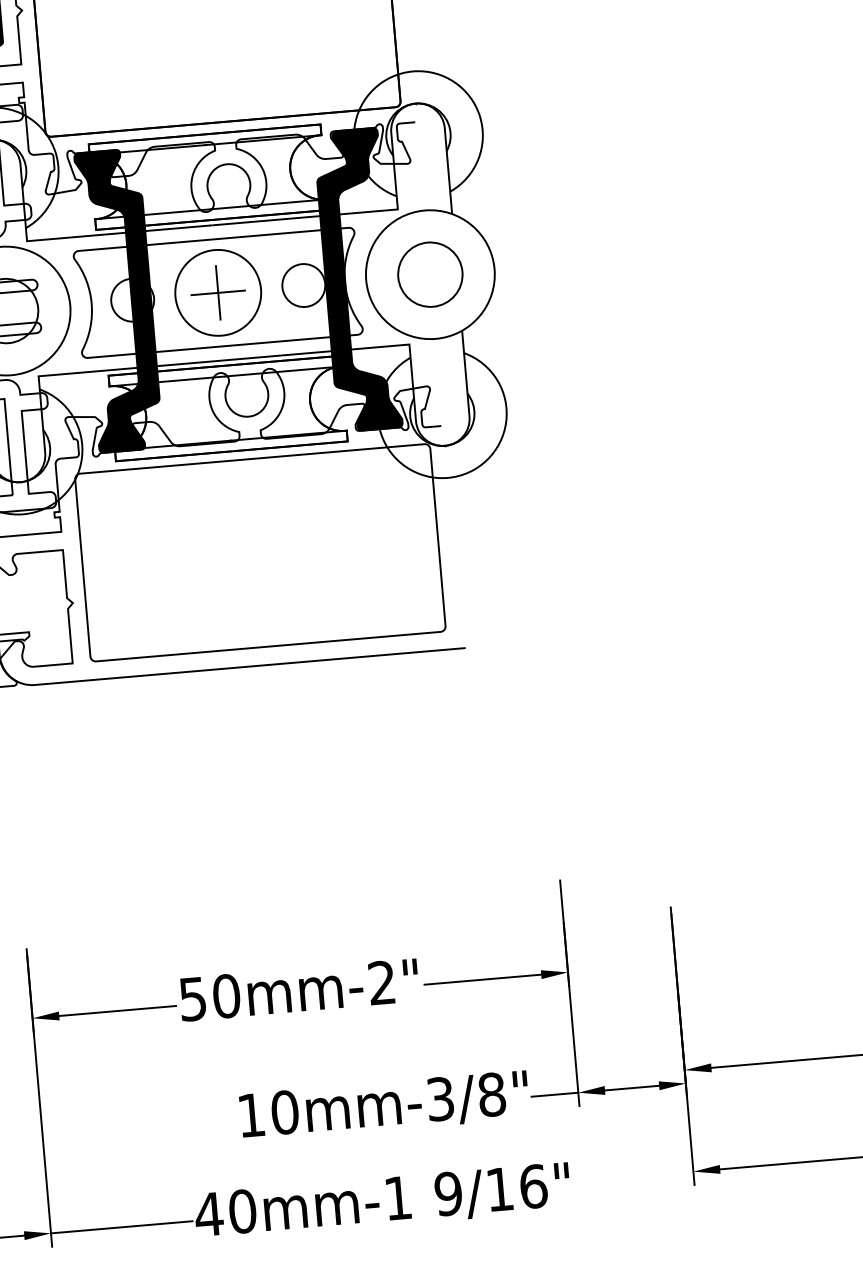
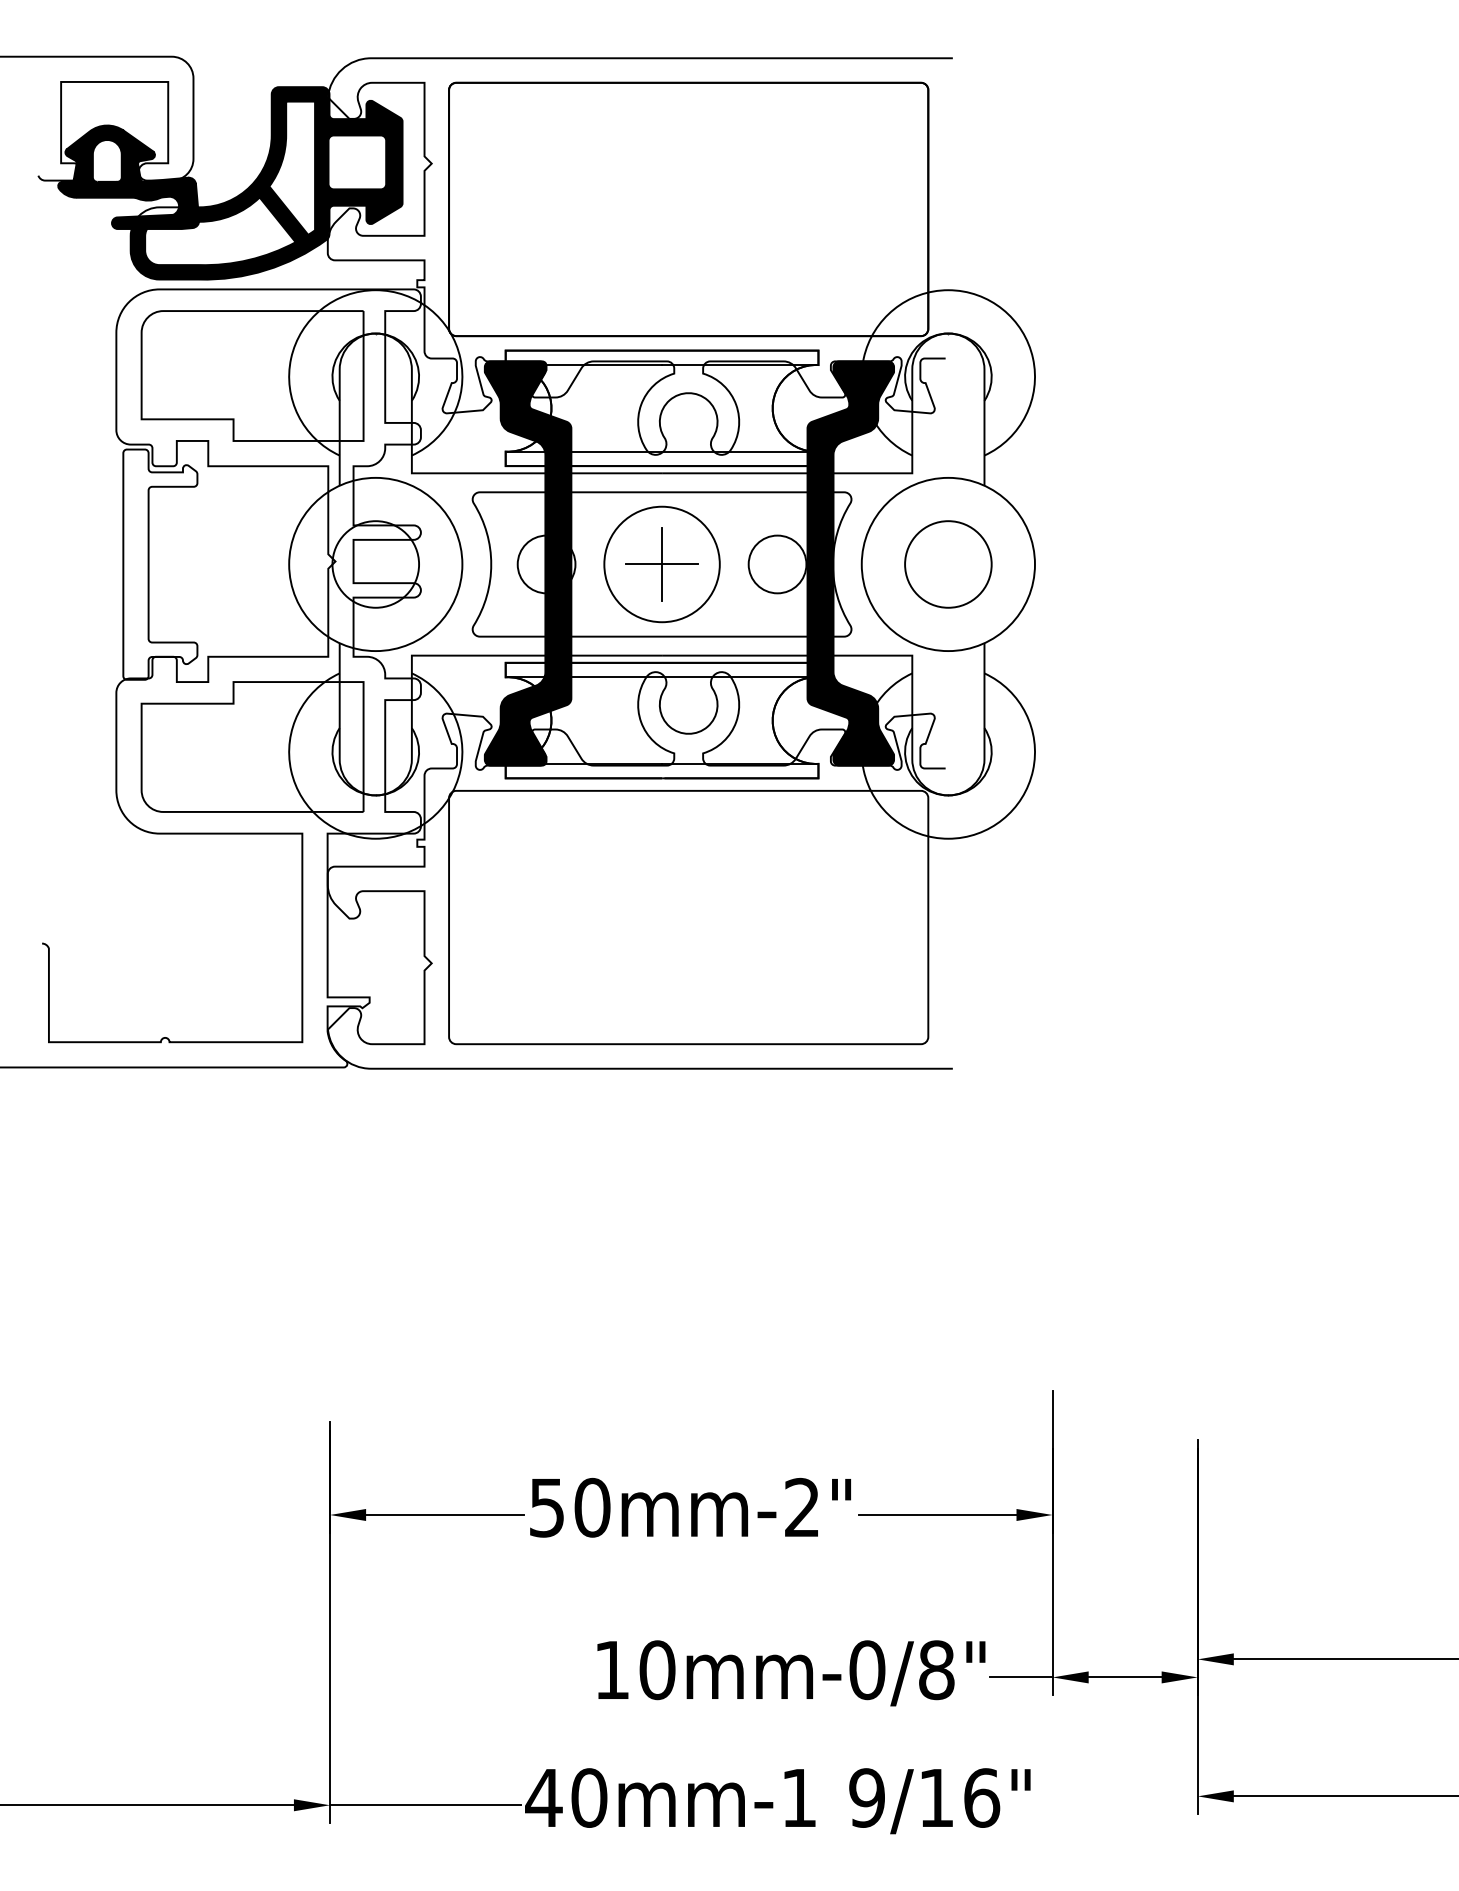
text: (440, 1099) -> (867, 1670), 10mm-3/8" -> 10mm-0/8"

